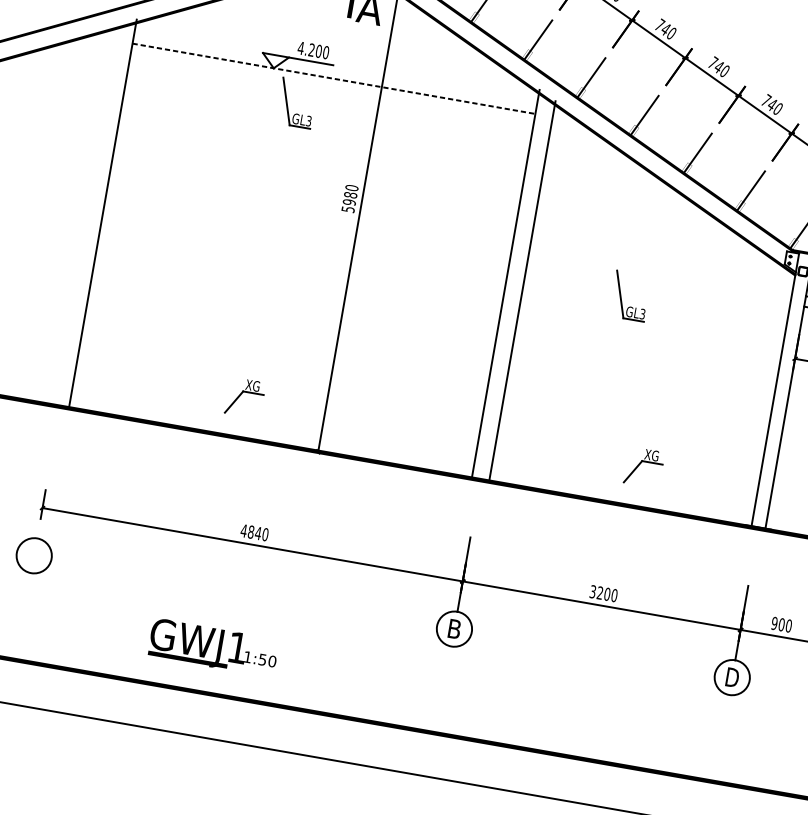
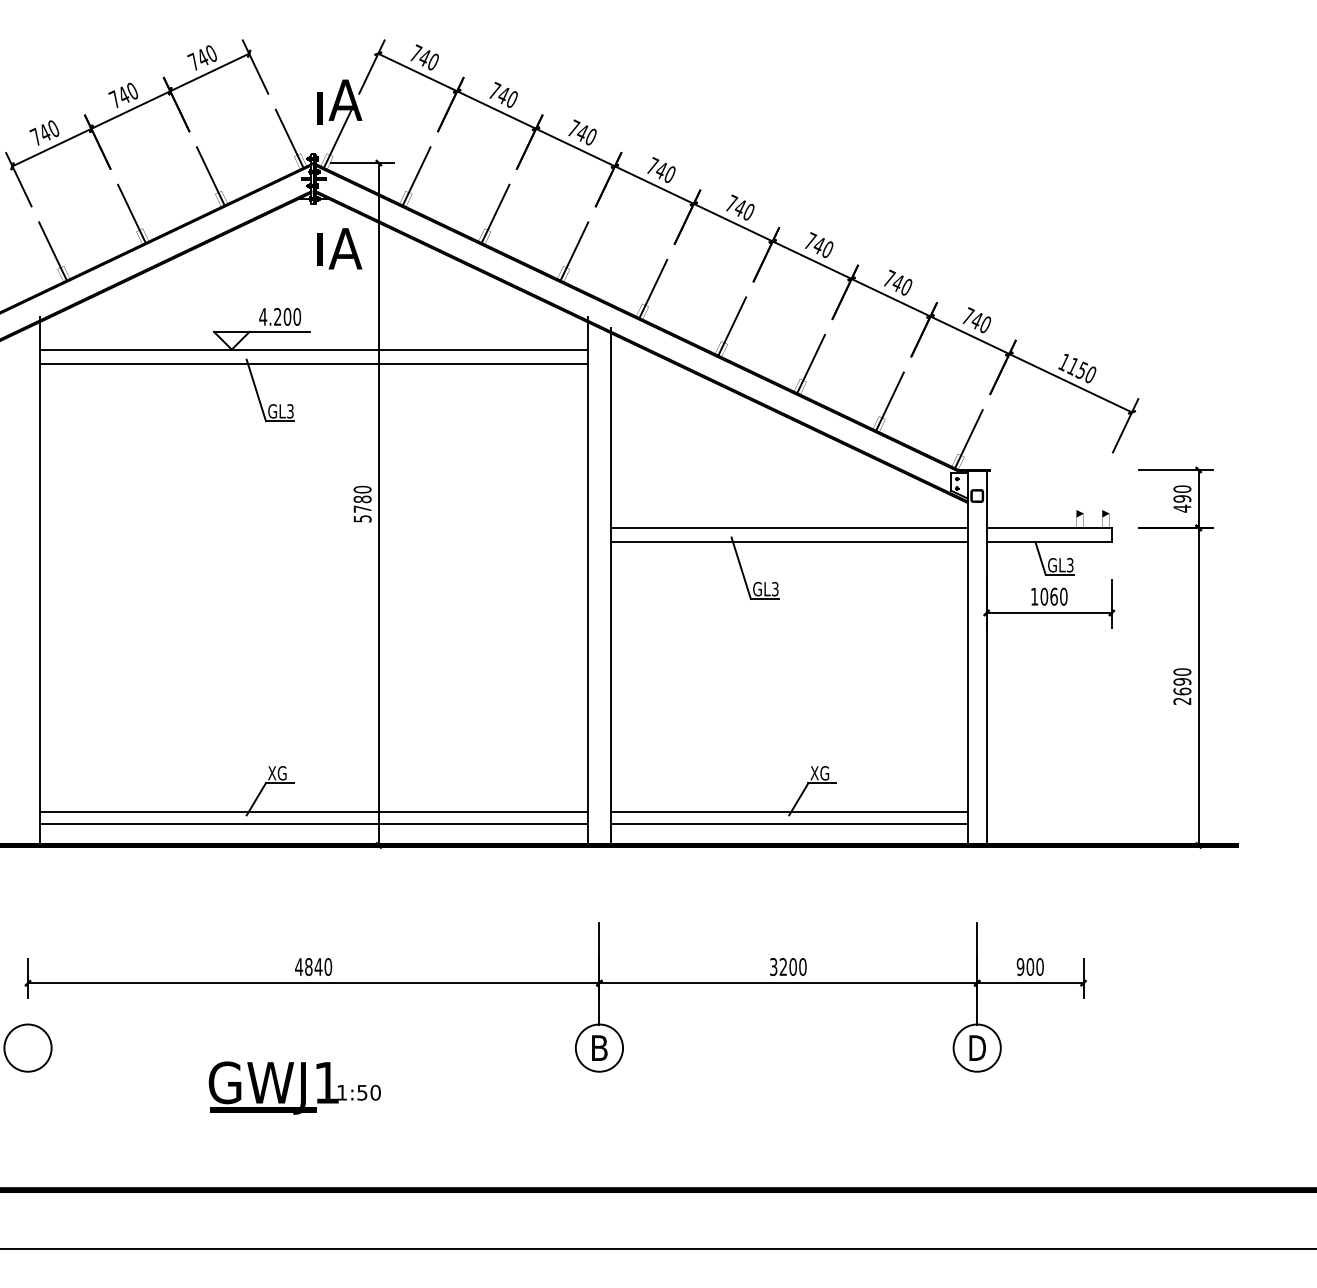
line: (333, 78) -> (313, 349), dashed -> solid
line: (332, 88) -> (313, 363), added
text: (349, 201) -> (362, 508), 5980 -> 5780
line: (661, 270) -> (789, 527), added
line: (659, 281) -> (789, 542), added
line: (274, 419) -> (313, 812), added
line: (272, 427) -> (313, 824), added
line: (624, 480) -> (789, 812), added
line: (622, 489) -> (789, 824), added
text: (213, 647) -> (294, 1087), moved

